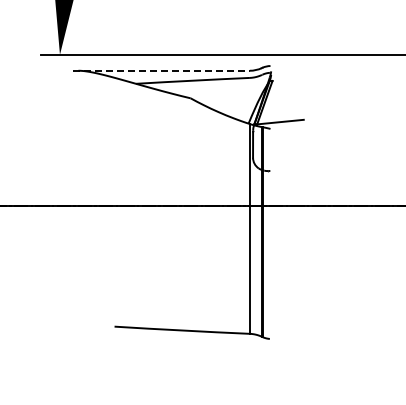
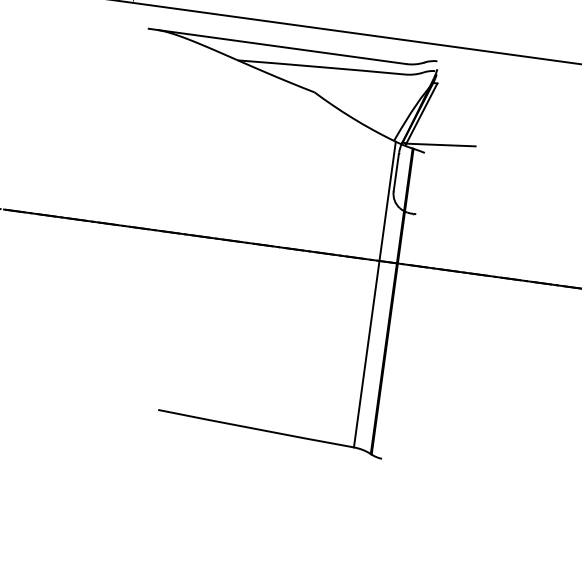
line: (161, 70) -> (277, 46), dashed -> solid

